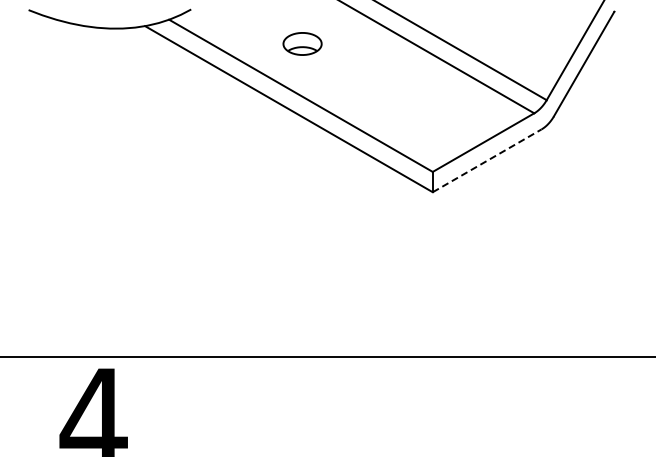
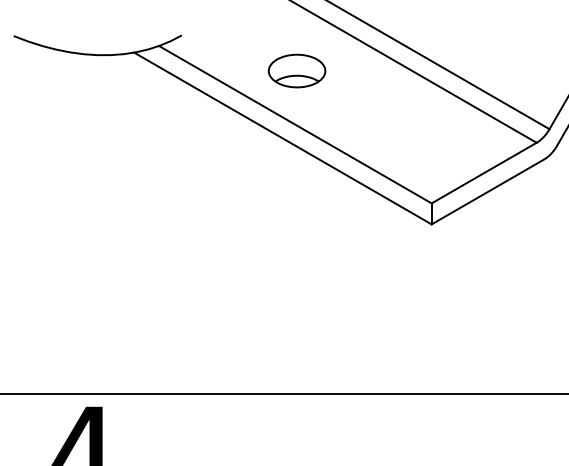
part: (302, 43) -> (296, 70), size x1.43
line: (487, 160) -> (488, 191), dashed -> solid

